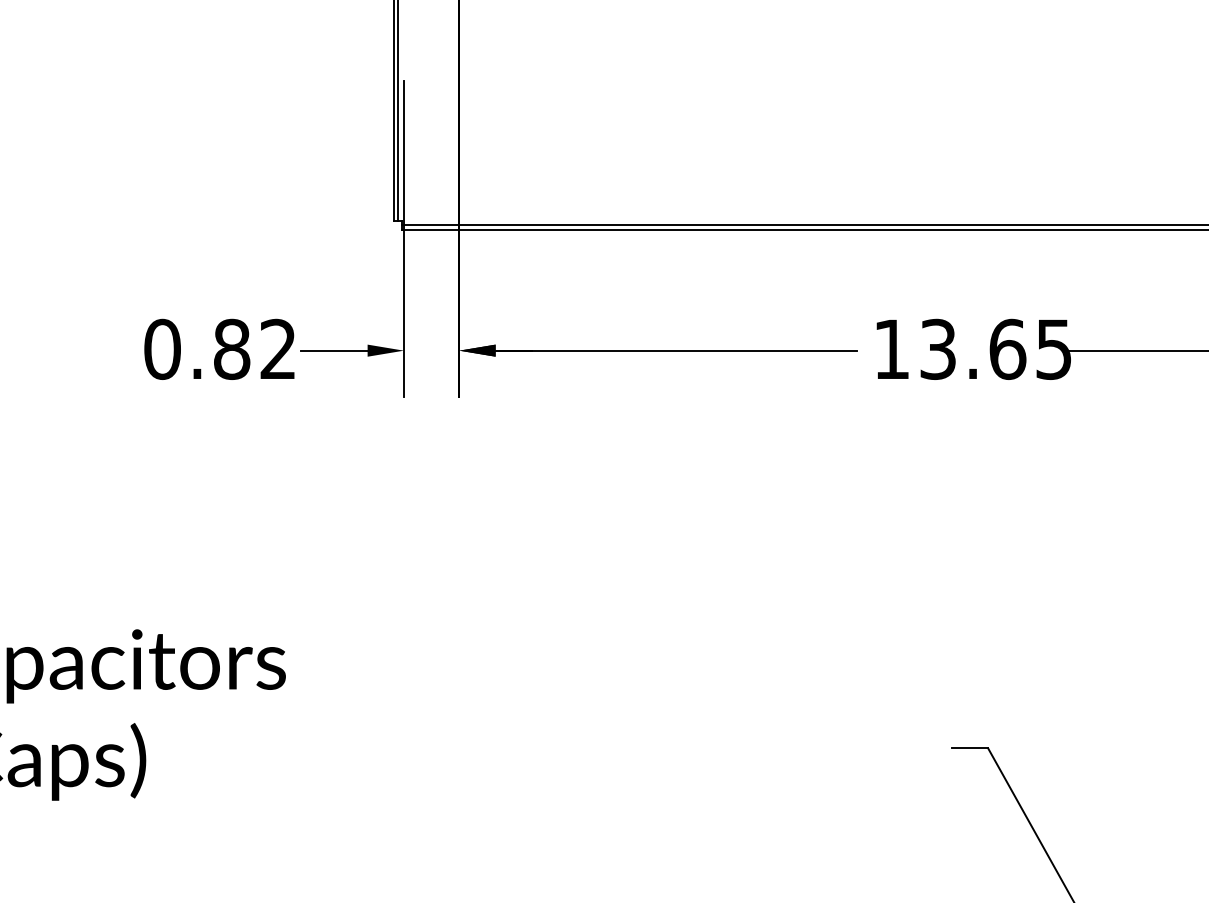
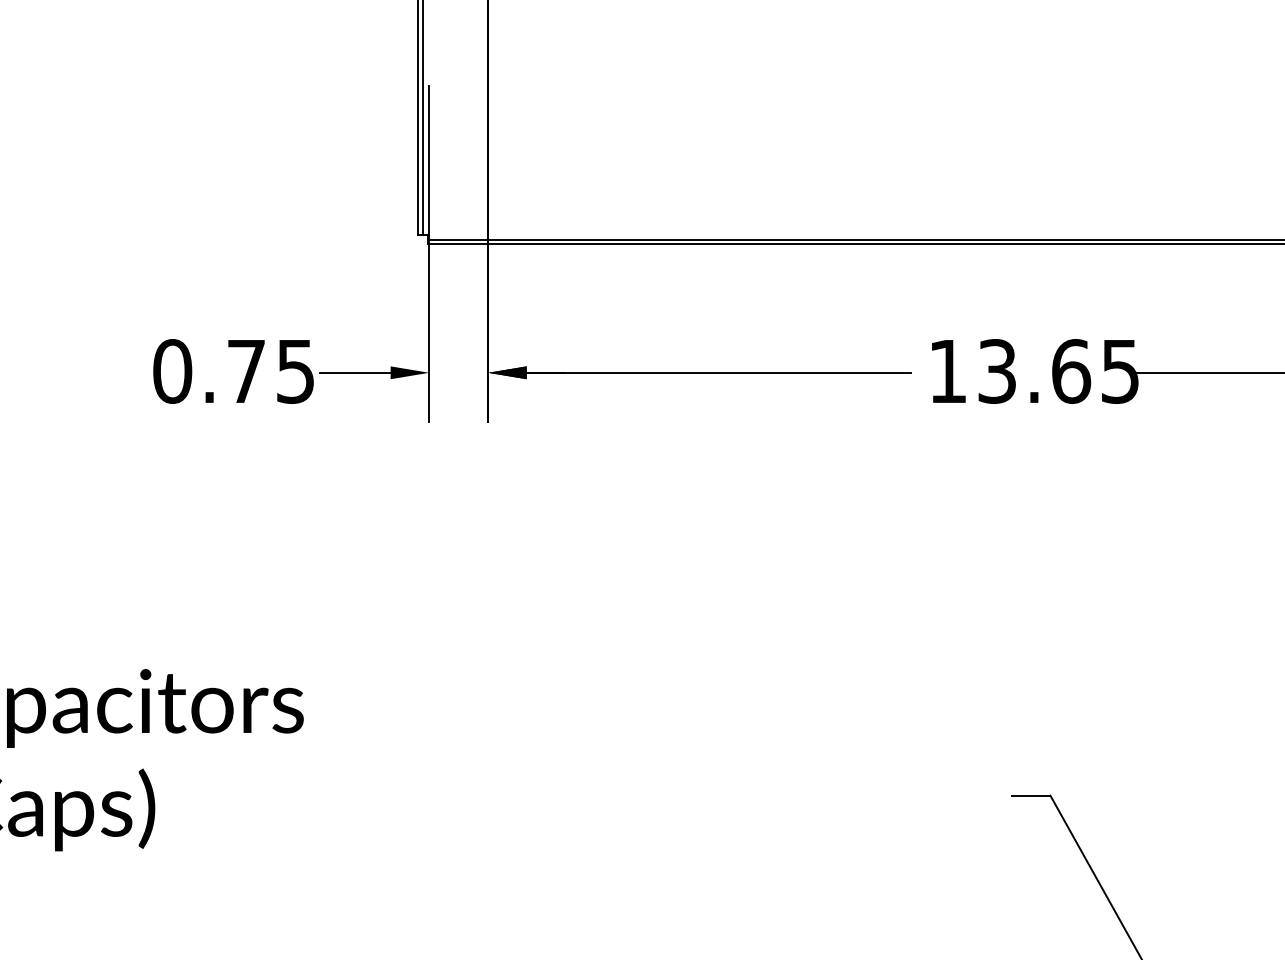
text: (254, 348) -> (270, 370), 0.82 -> 0.75

